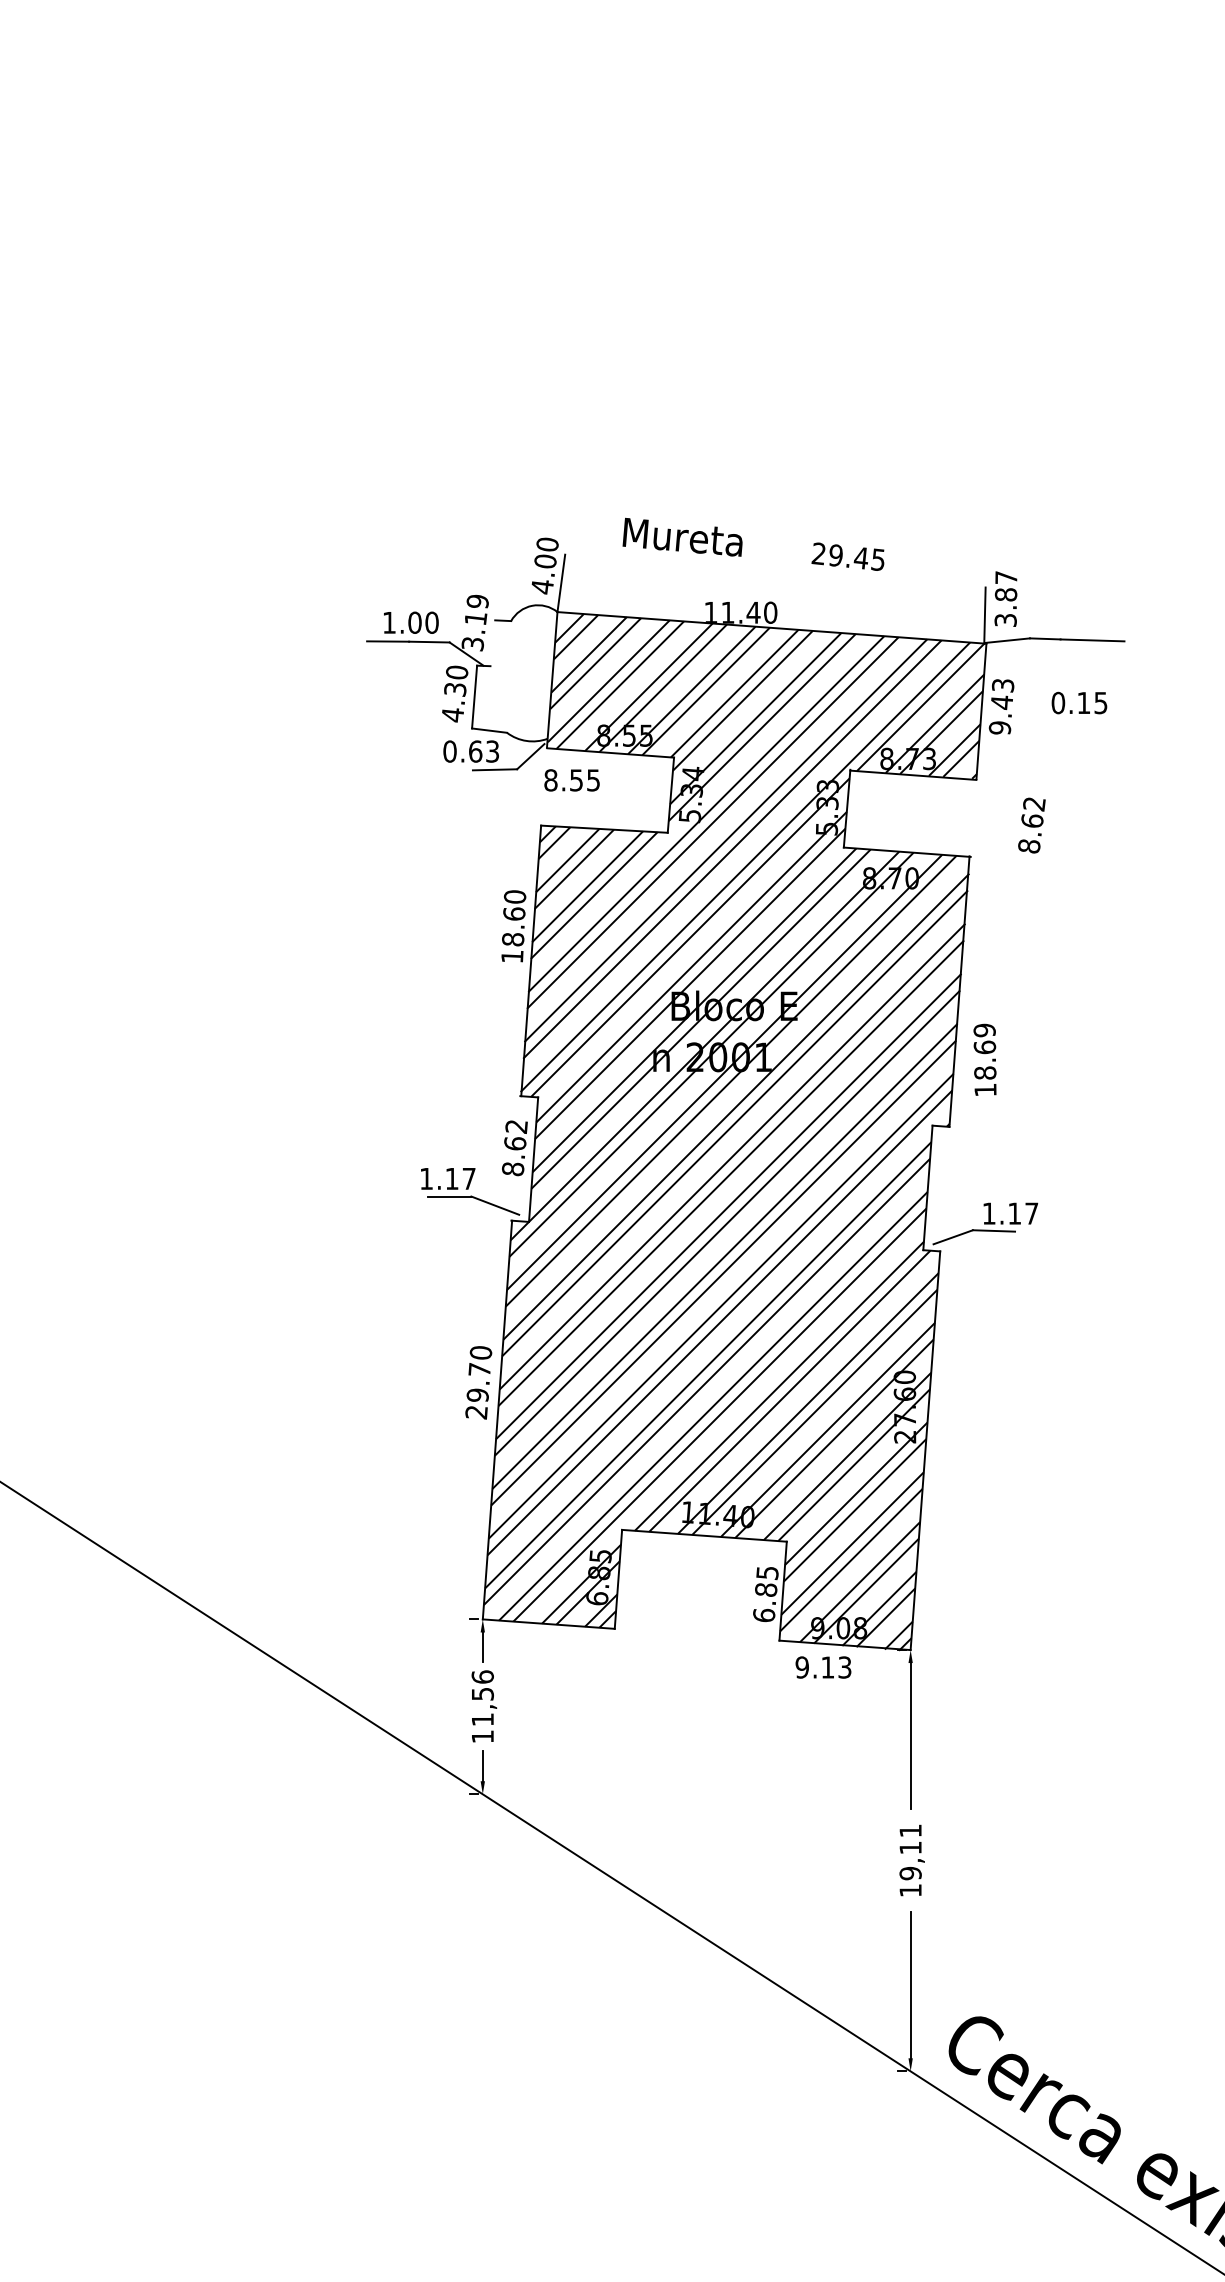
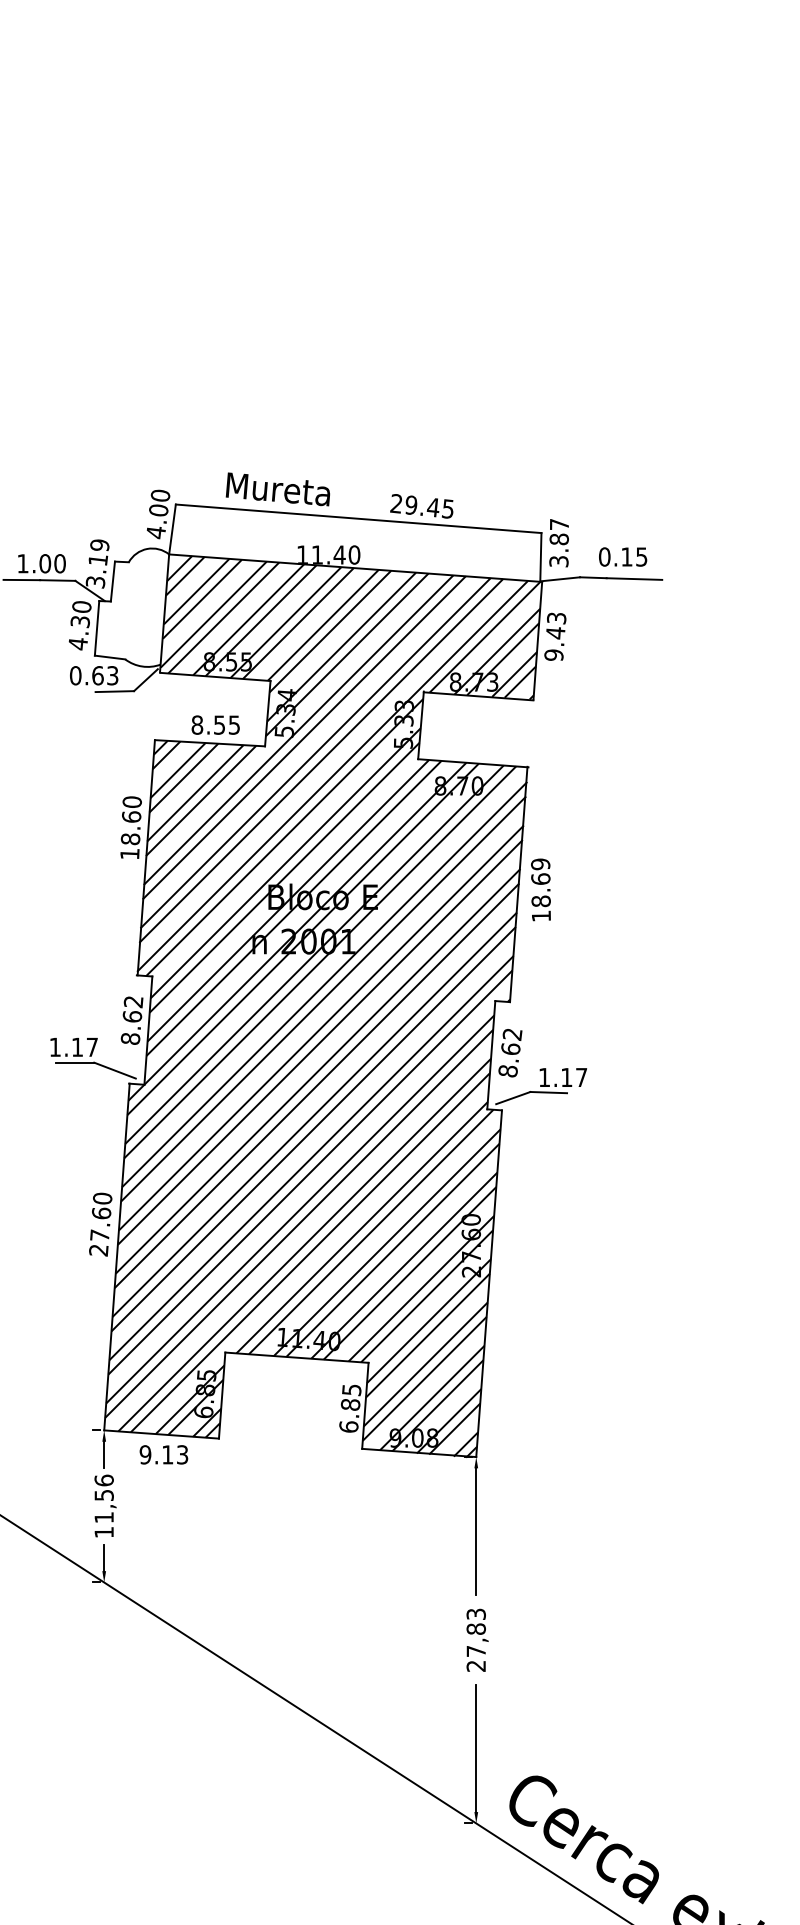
line: (775, 570) -> (358, 518), added
line: (492, 643) -> (112, 581), added
text: (1079, 702) -> (623, 556), moved
text: (571, 780) -> (215, 725), moved
text: (1031, 825) -> (510, 1053), moved
text: (984, 1059) -> (540, 889), moved
text: (478, 1382) -> (100, 1224), 29.70 -> 27.60
text: (823, 1667) -> (163, 1454), moved
text: (910, 1860) -> (476, 1640), 19,11 -> 27,83

